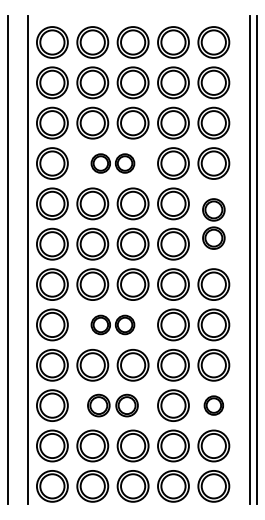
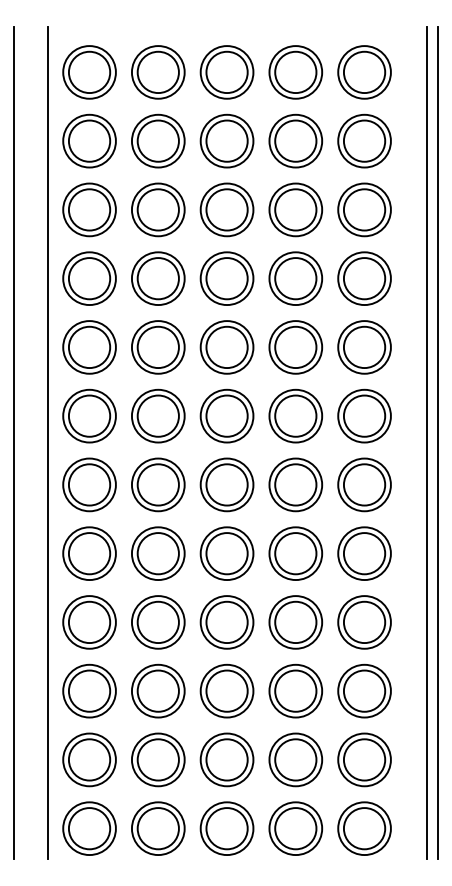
part: (112, 163) -> (191, 278), size x1.67
part: (213, 223) -> (364, 380), size x1.43
part: (112, 324) -> (191, 552), size x1.67
part: (112, 405) -> (191, 690), size x1.43
part: (213, 405) -> (364, 690), size x1.67

